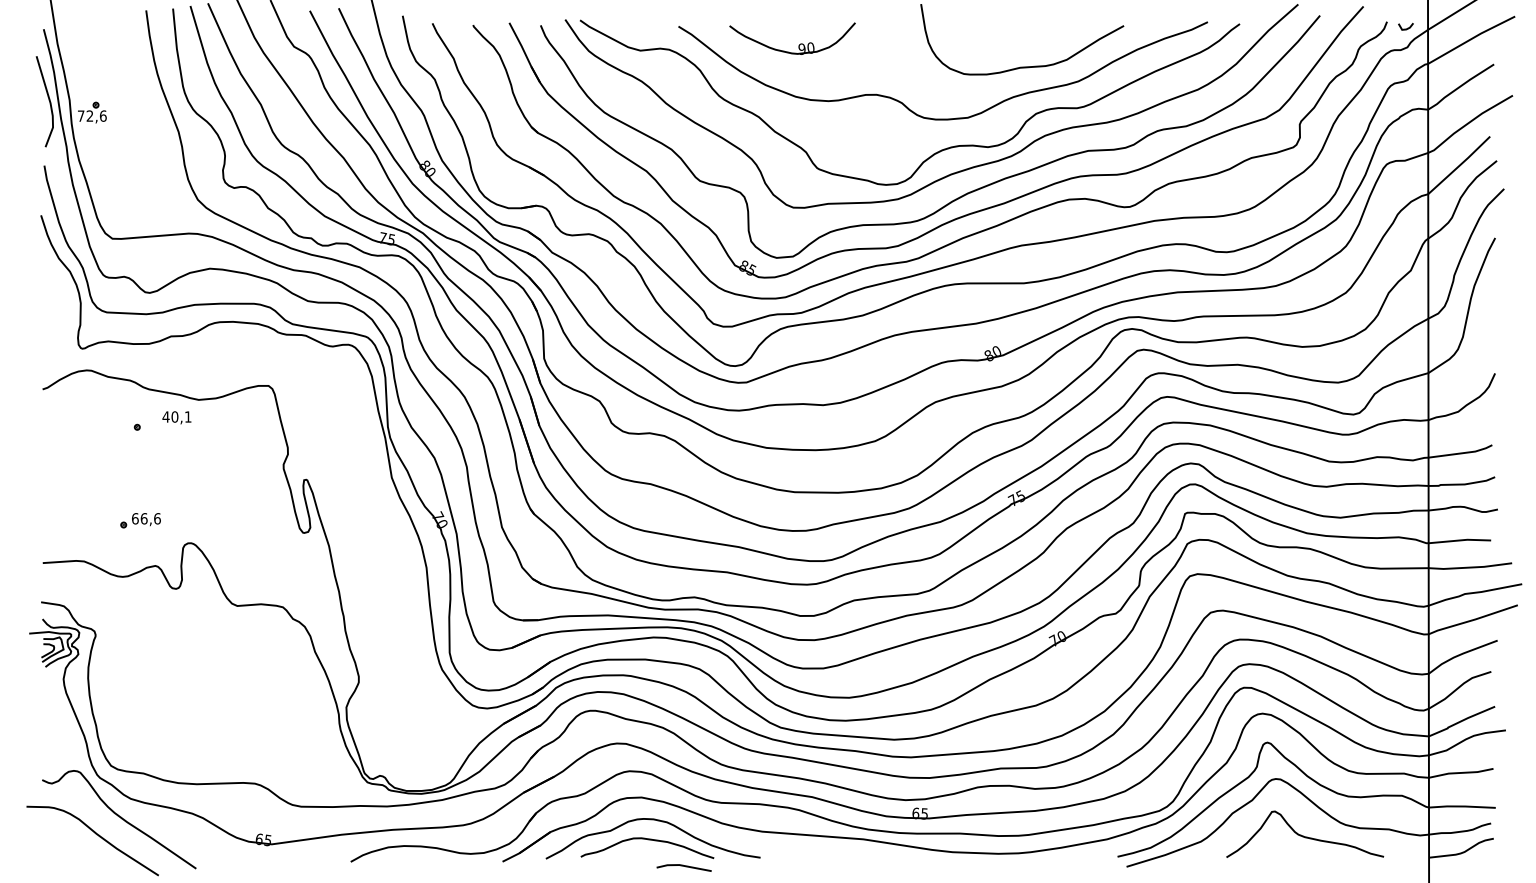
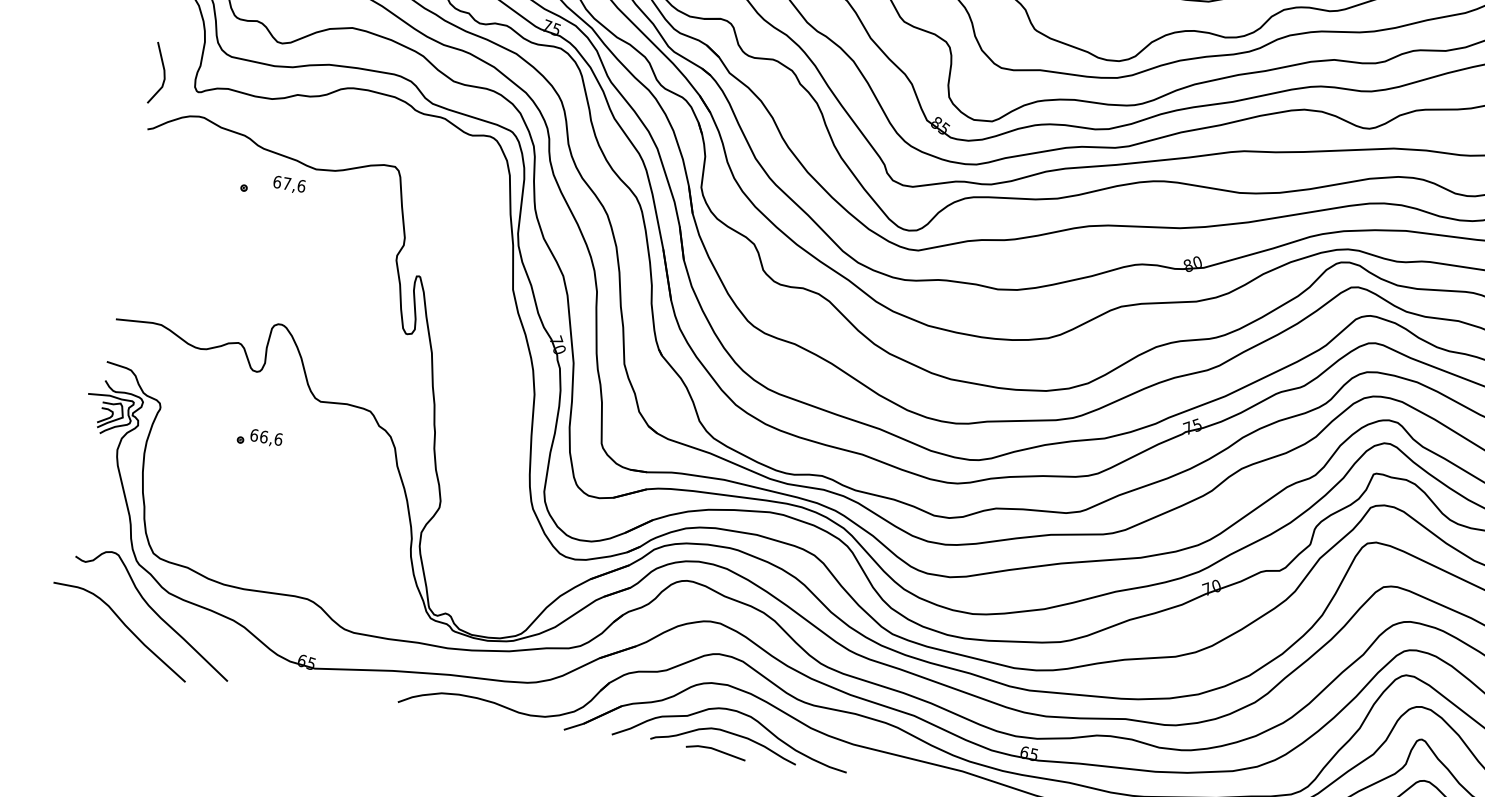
line: (48, 338) -> (163, 74), added
text: (176, 416) -> (288, 183), 40,1 -> 67,6
part: (140, 520) -> (259, 438), moved
line: (683, 866) -> (715, 750), moved

